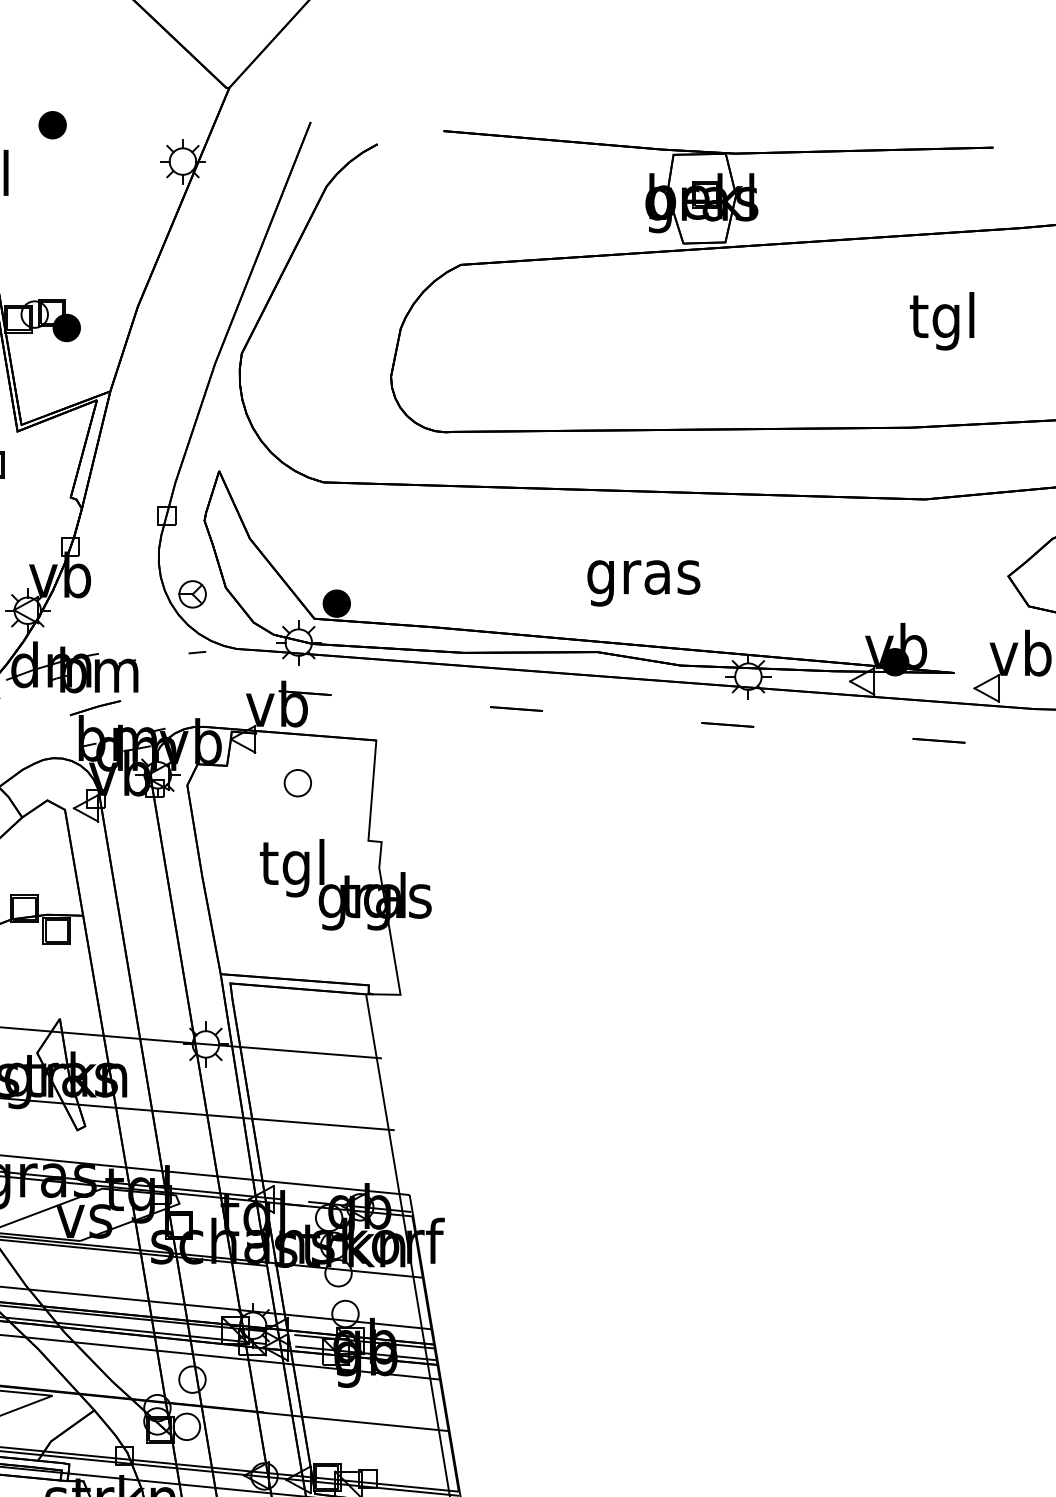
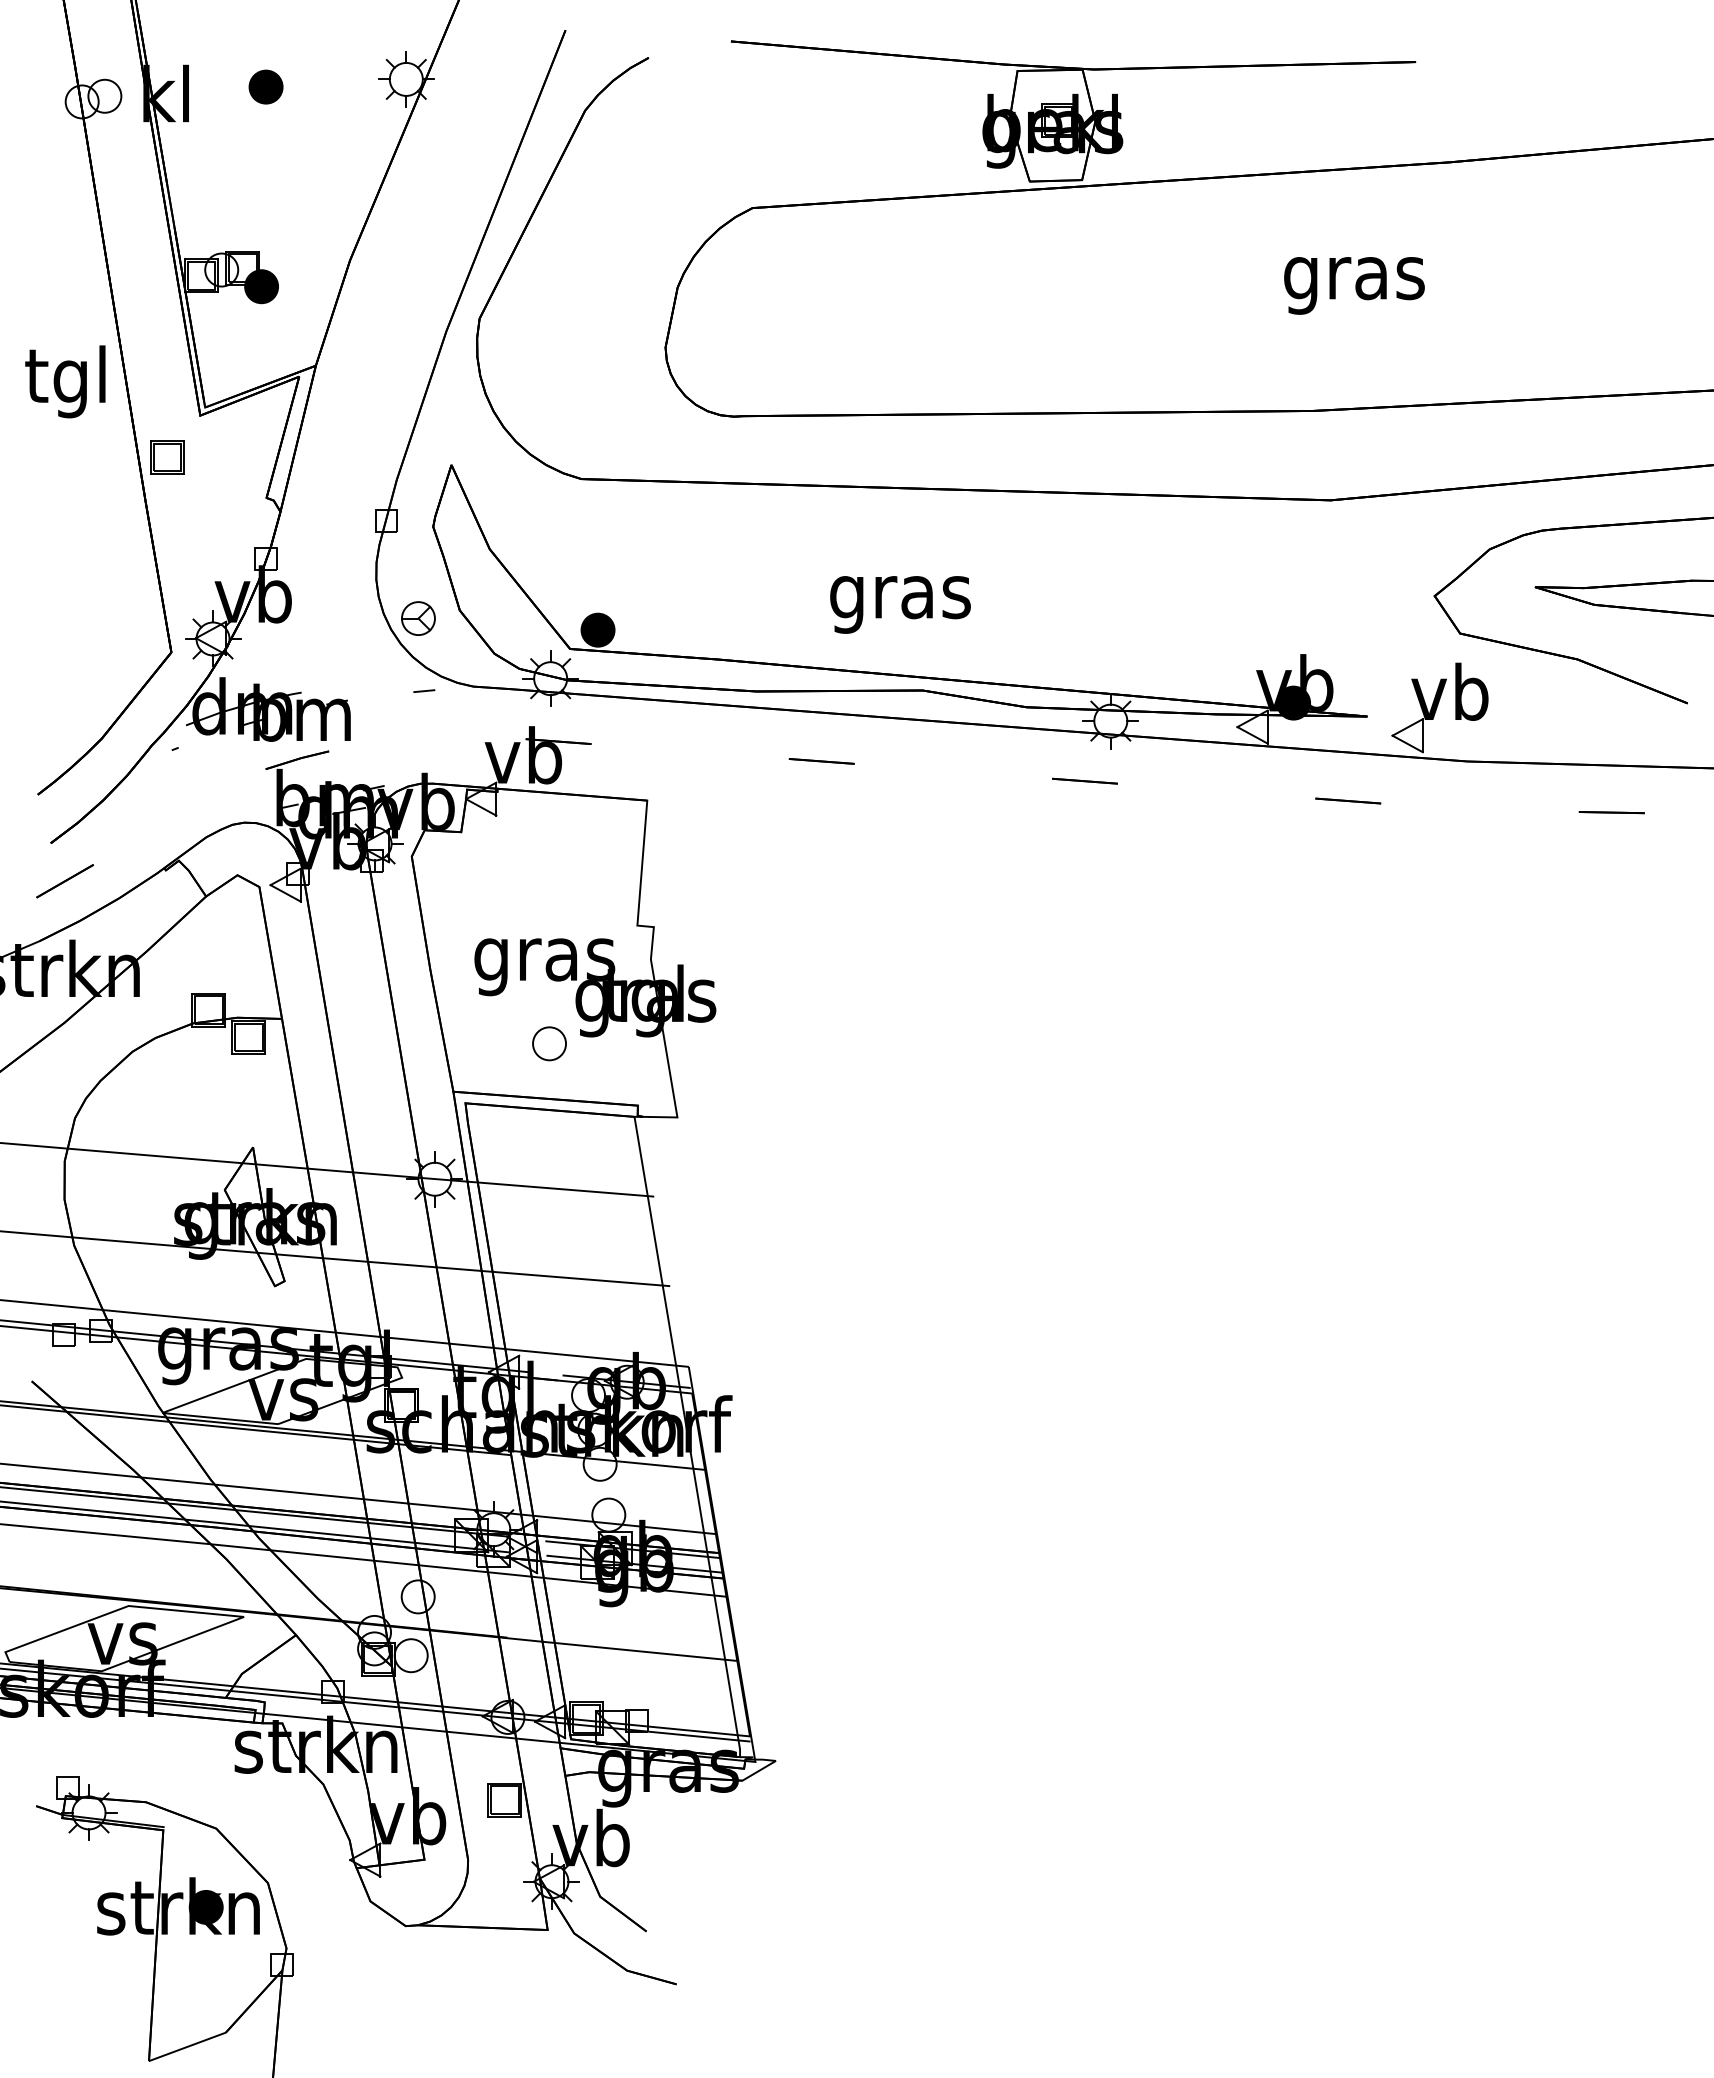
part: (52, 124) -> (265, 86), moved
text: (944, 321) -> (1354, 278), tgl -> gras
text: (643, 583) -> (900, 604), moved
part: (297, 782) -> (549, 1043), moved
text: (293, 868) -> (544, 959), tgl -> gras

